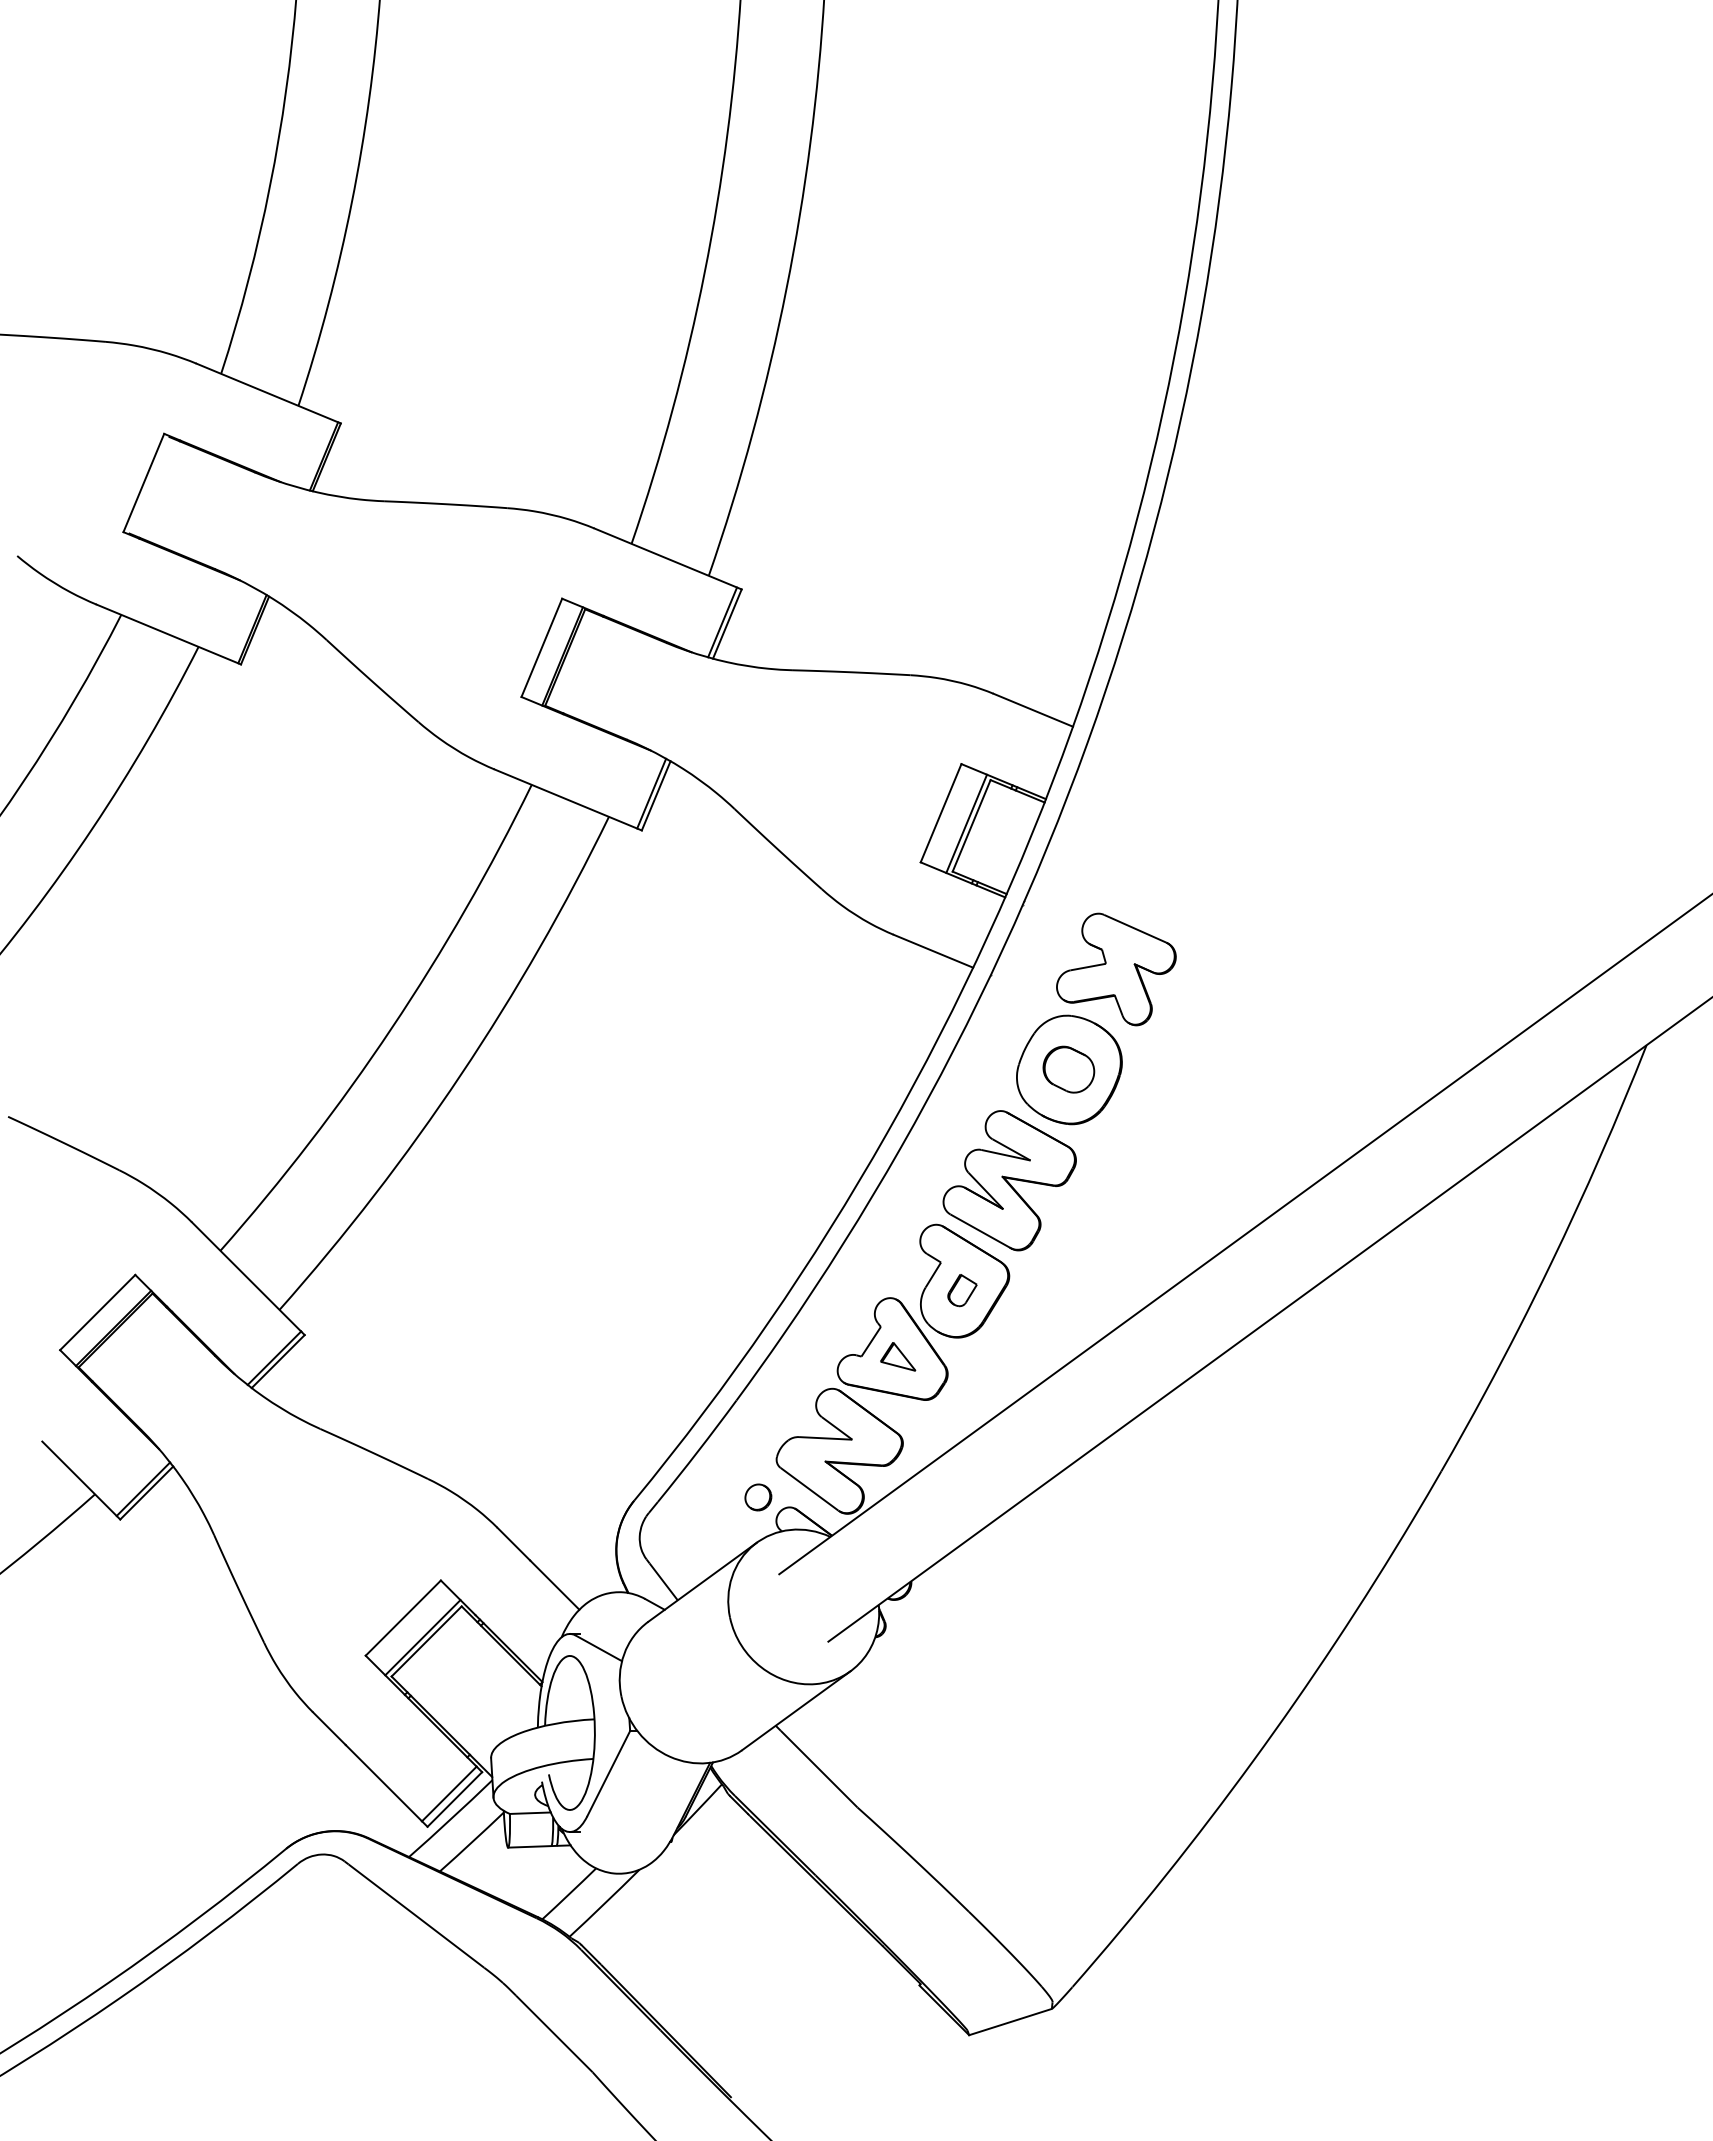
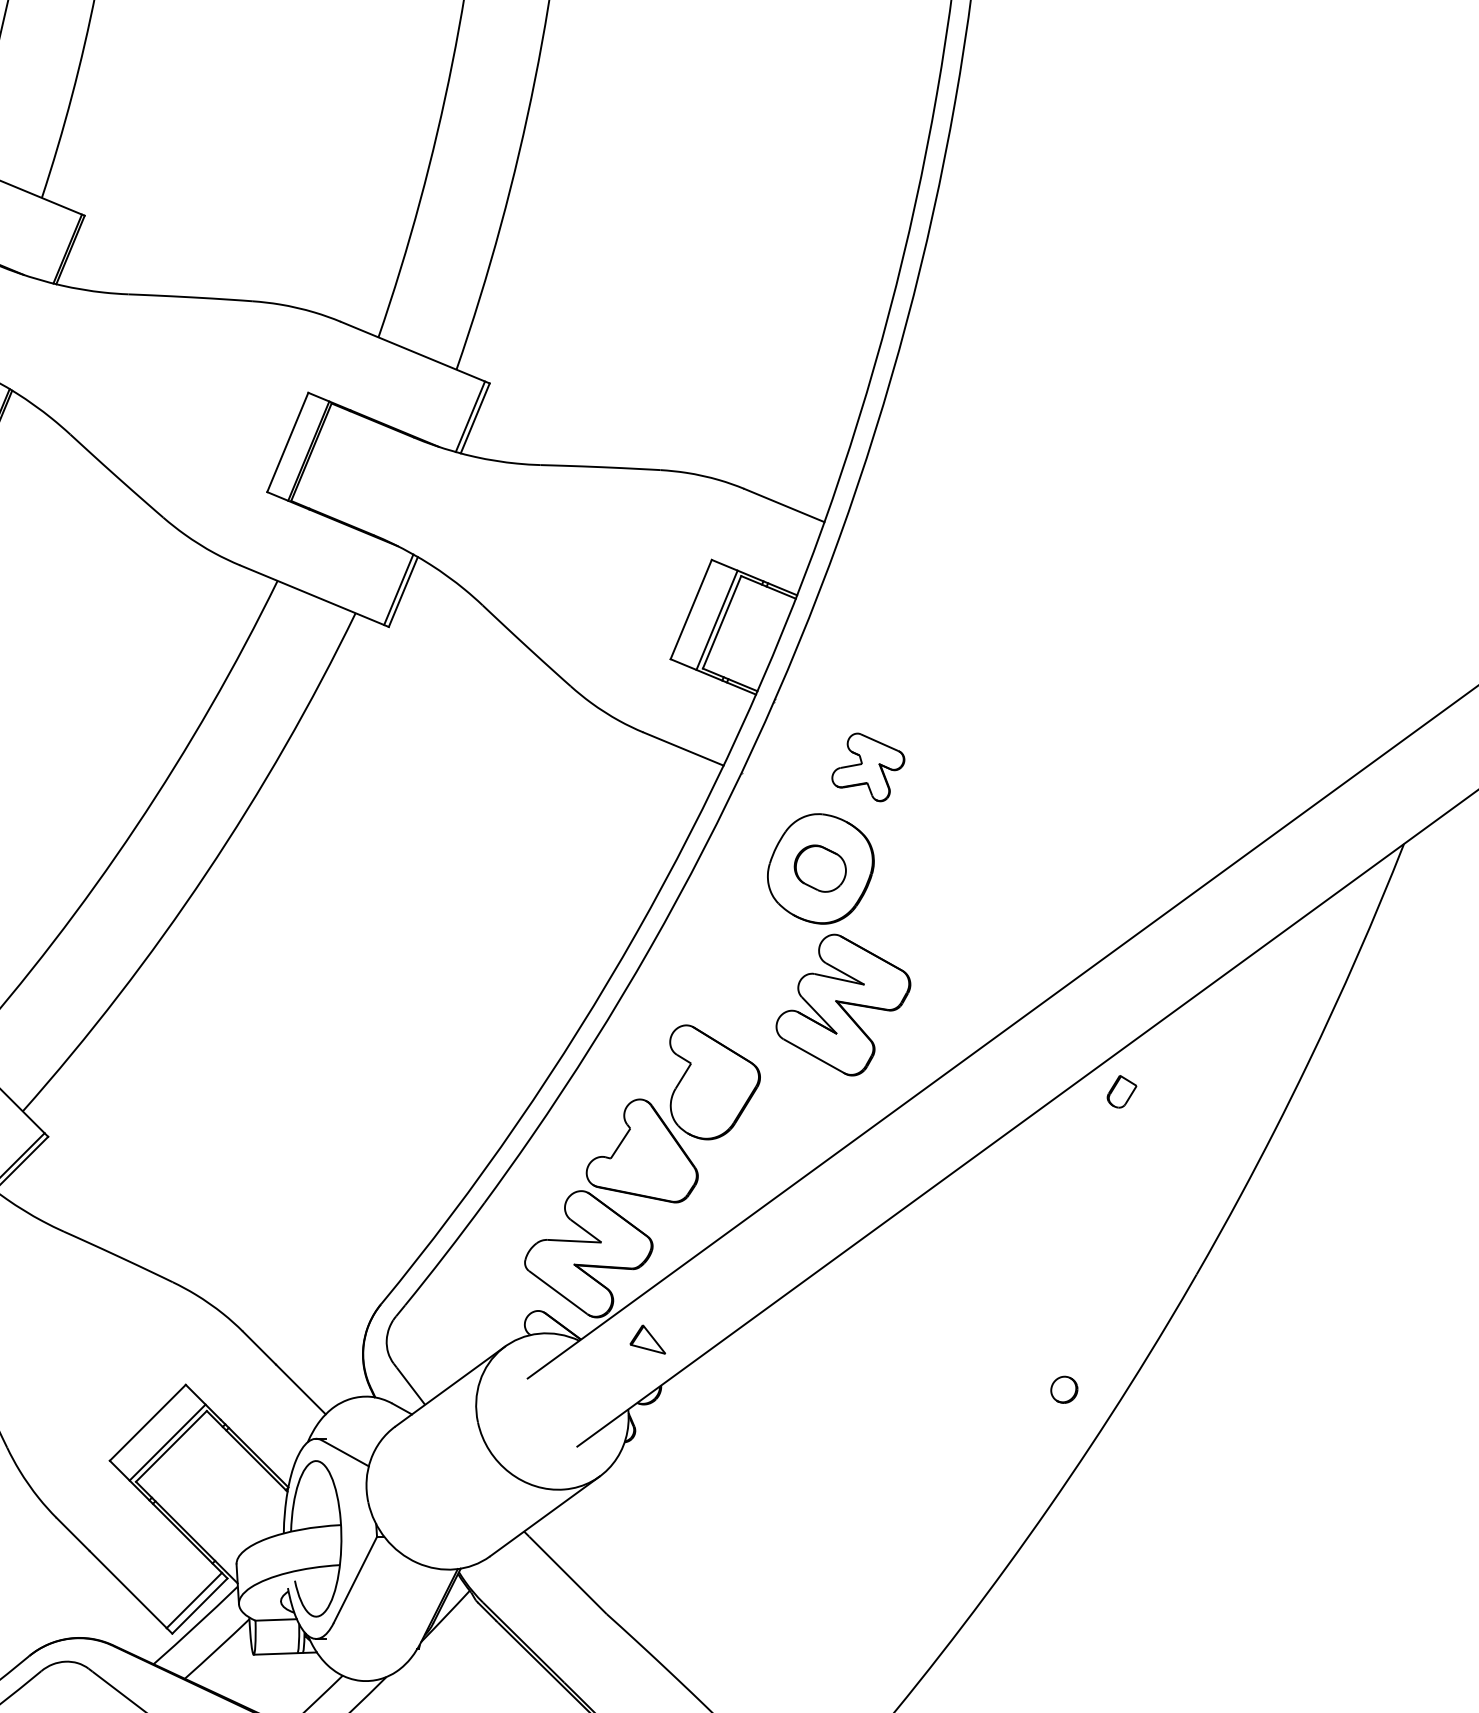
part: (1116, 969) -> (868, 767), size x0.6
part: (1009, 1180) -> (843, 1004), moved
part: (962, 1290) -> (1122, 1091), moved
part: (898, 1356) -> (648, 1339), moved
part: (758, 1497) -> (1064, 1389), moved

